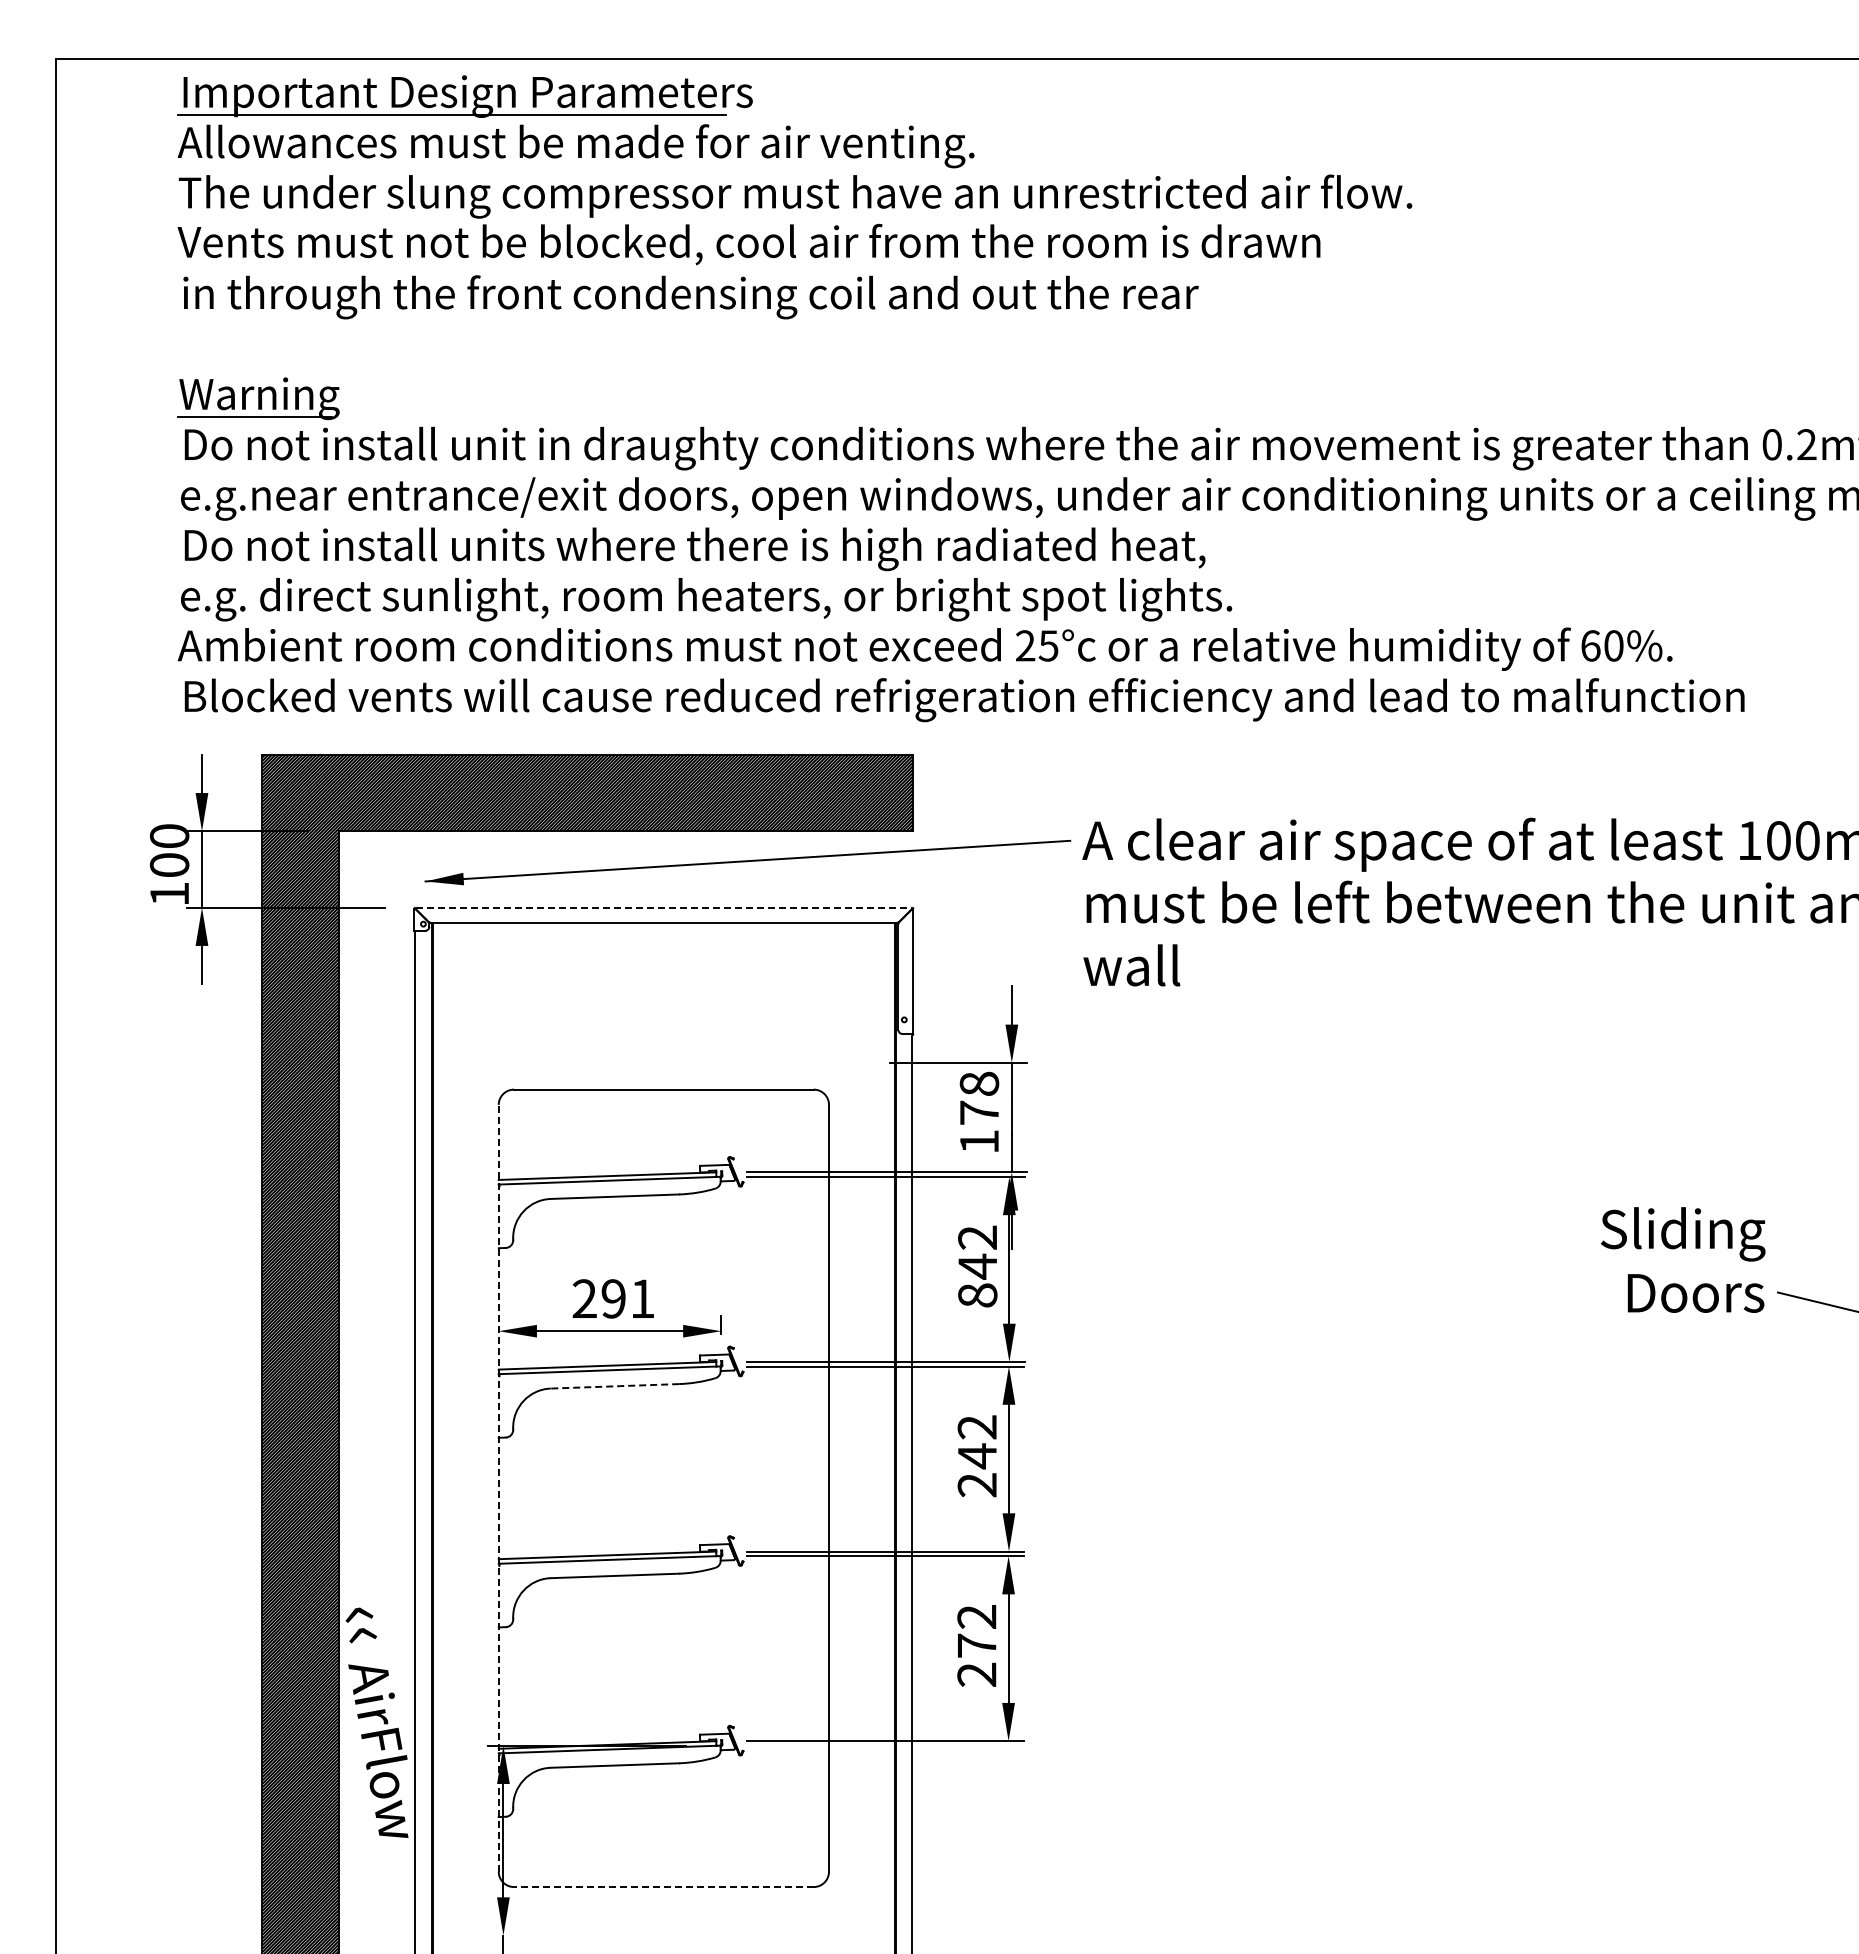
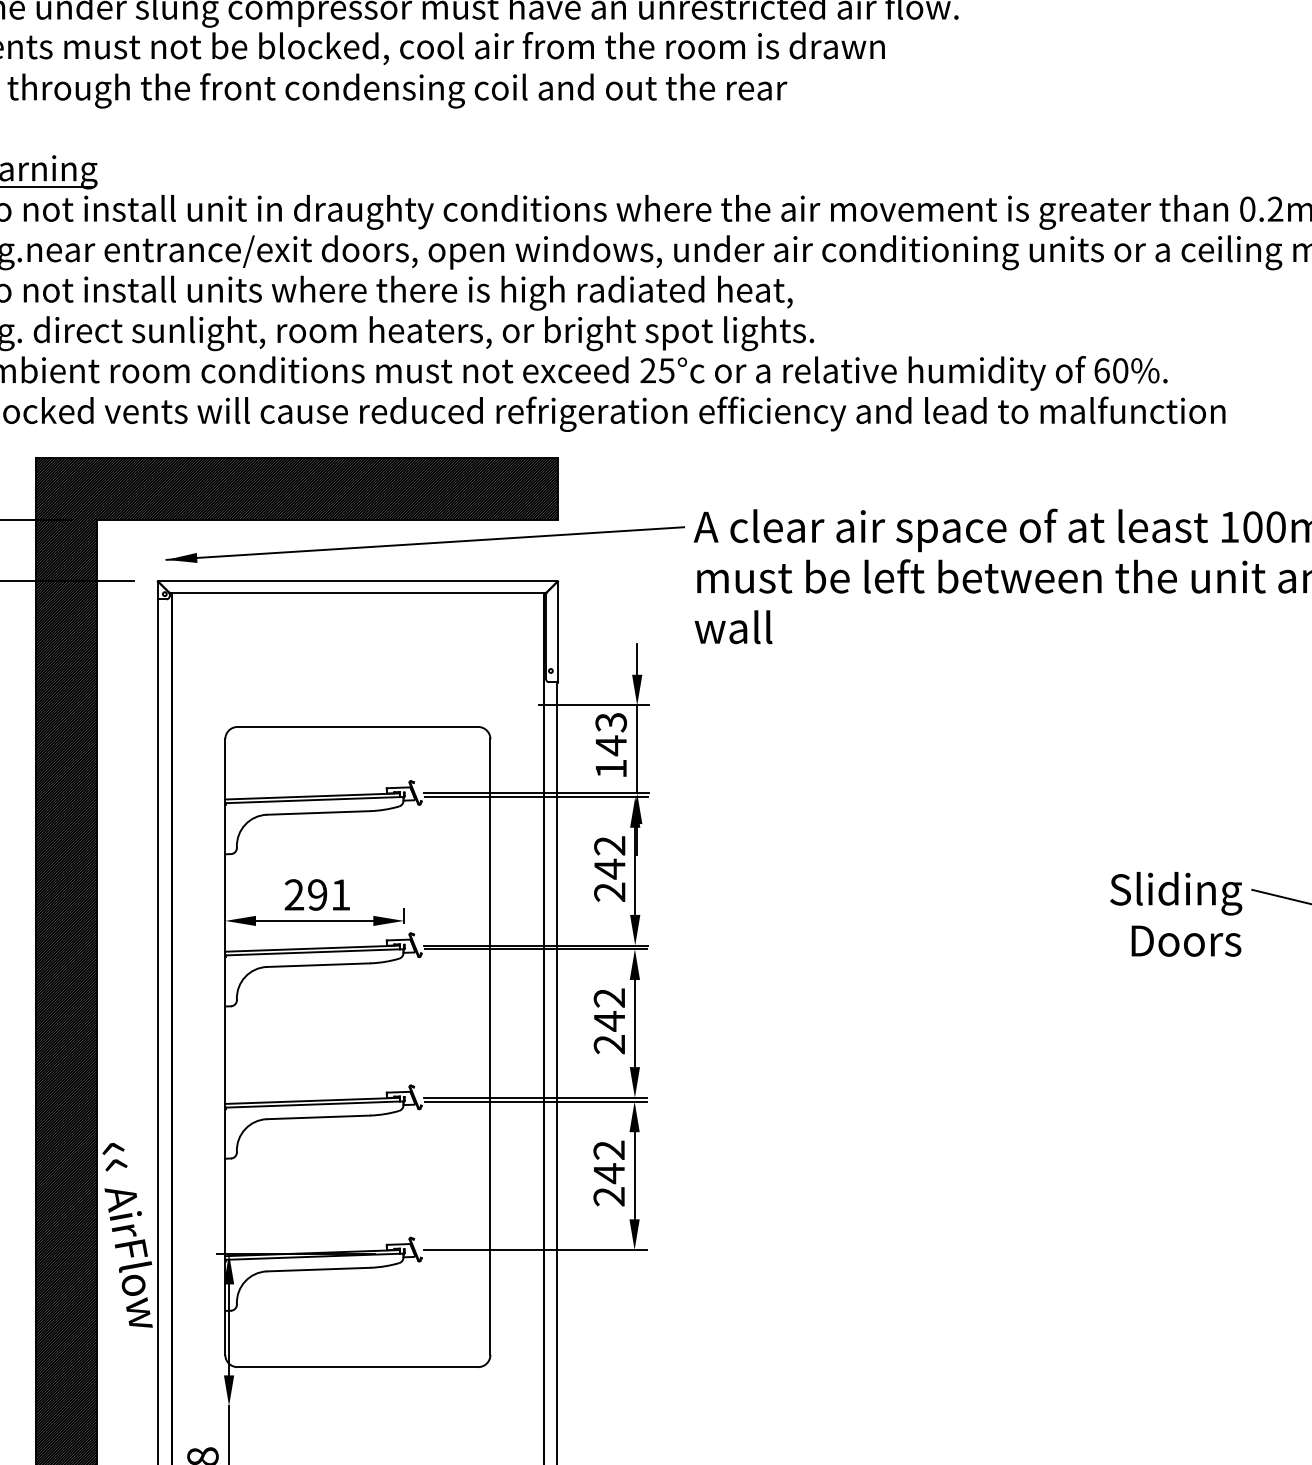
line: (664, 907) -> (358, 580), dashed -> solid
text: (979, 1098) -> (611, 734), 178 -> 143
text: (1683, 1259) -> (1176, 913), moved
text: (977, 1295) -> (609, 892), 842 -> 242
line: (614, 1386) -> (318, 965), dashed -> solid
line: (498, 1487) -> (225, 1046), dashed -> solid
text: (977, 1645) -> (609, 1173), 272 -> 242
line: (663, 1887) -> (357, 1367), dashed -> solid

